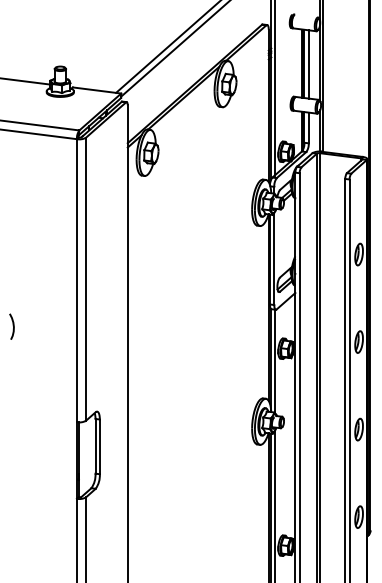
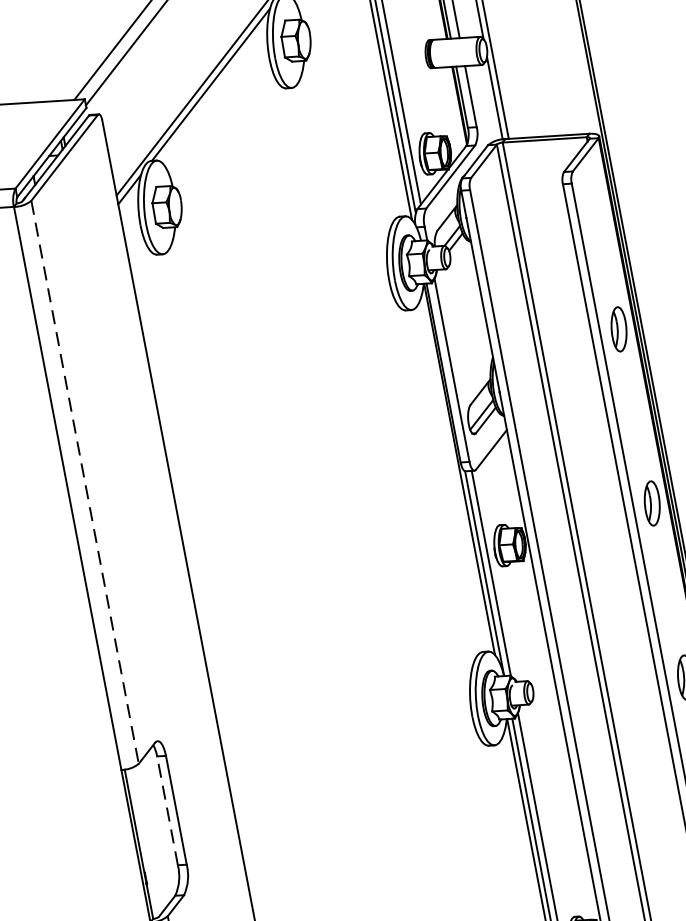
line: (85, 279) -> (84, 482), solid -> dashed
line: (95, 445) -> (167, 809), solid -> dashed

